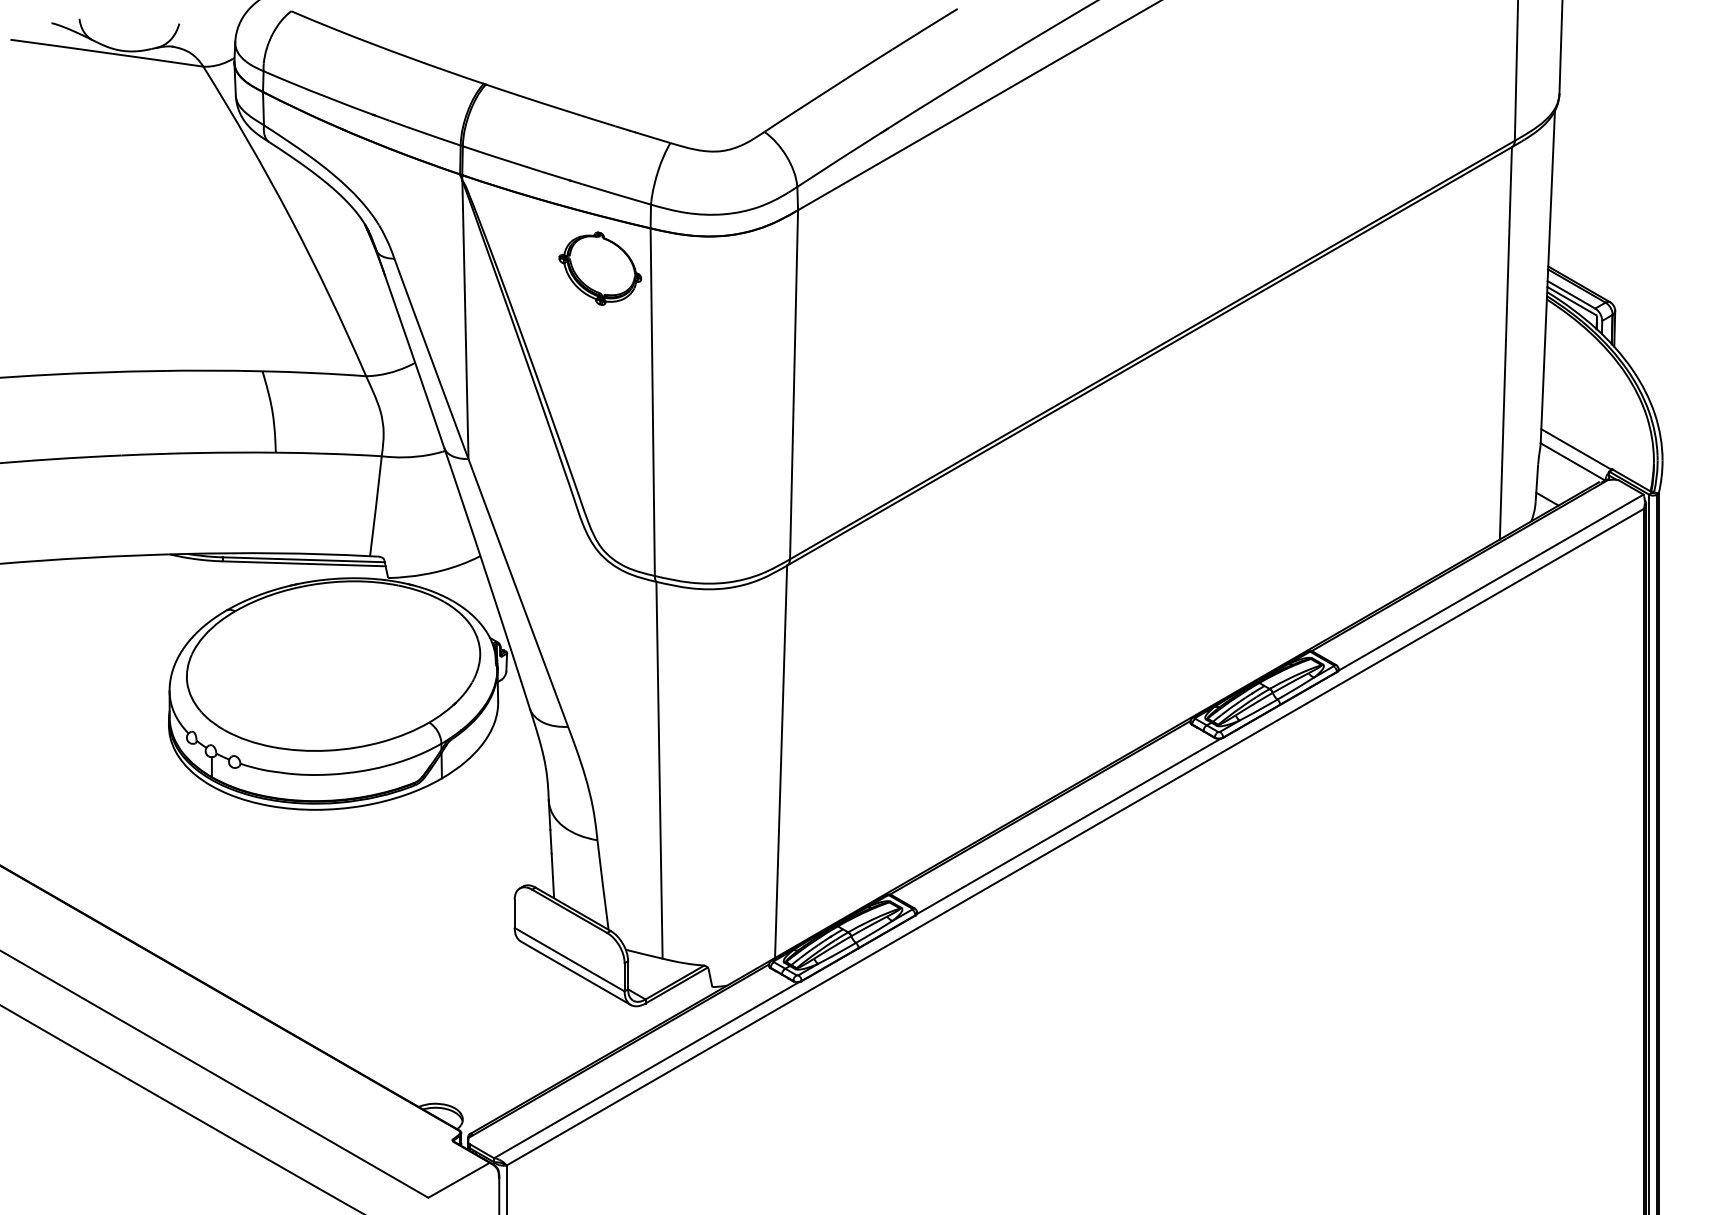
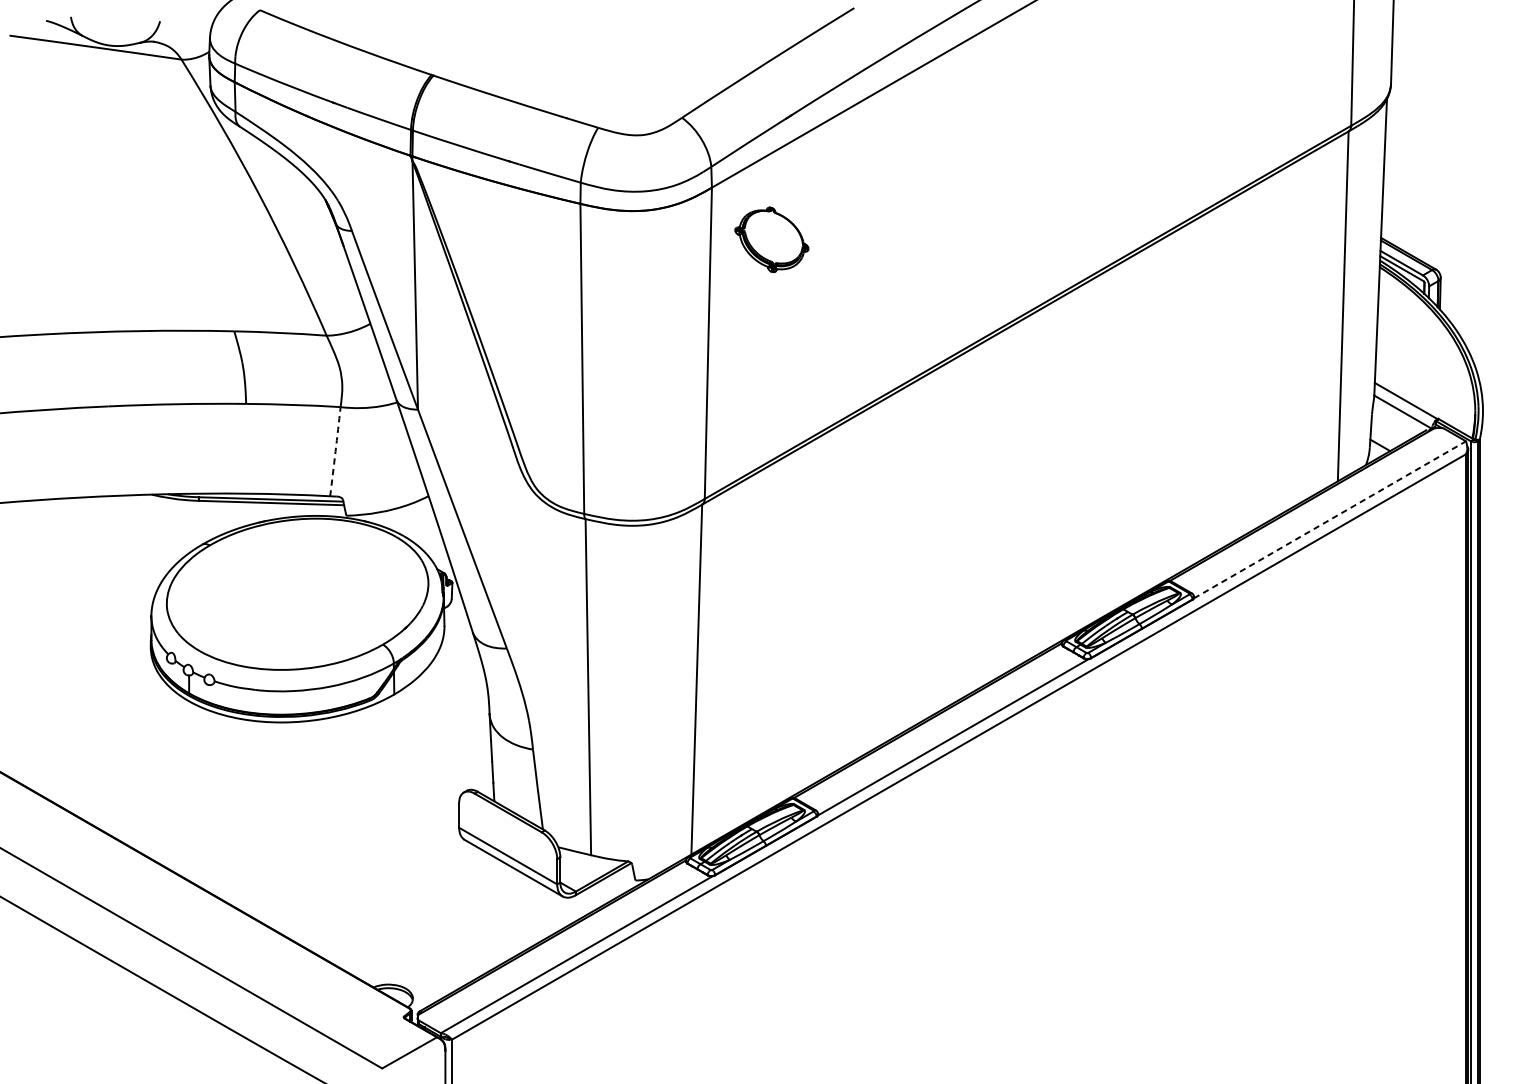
part: (600, 268) -> (772, 239), moved
arc: (376, 506) -> (335, 451), solid -> dashed
line: (1491, 582) -> (1330, 519), solid -> dashed

